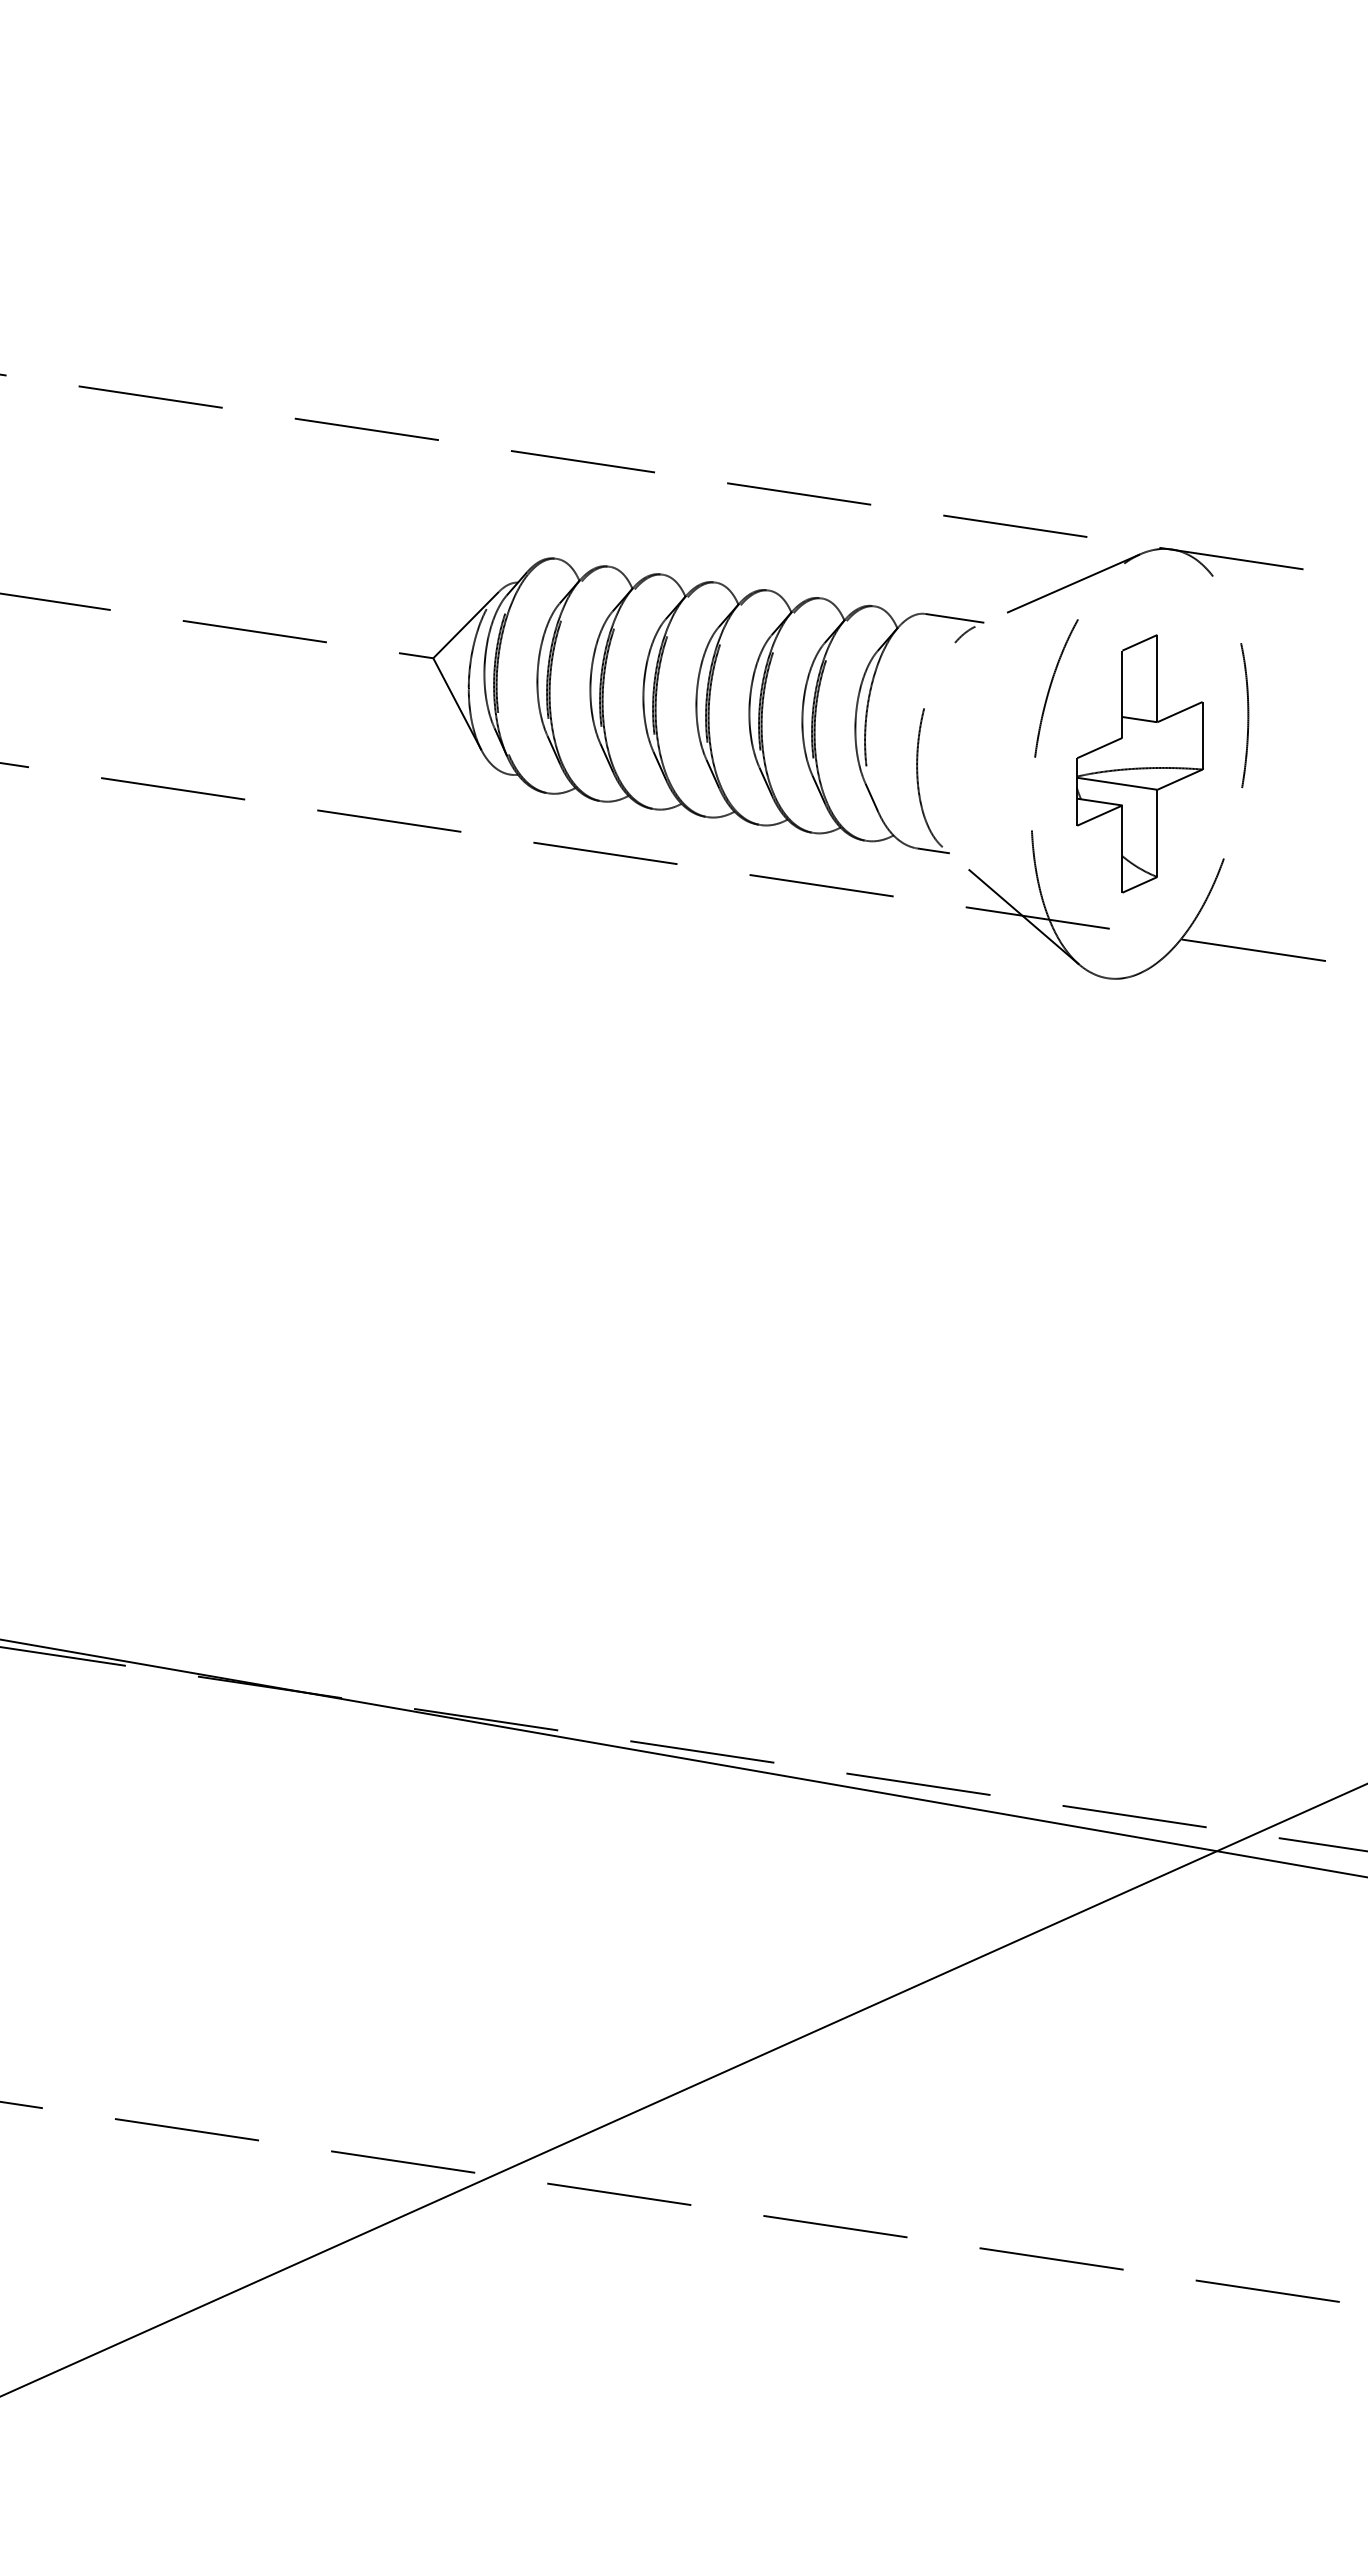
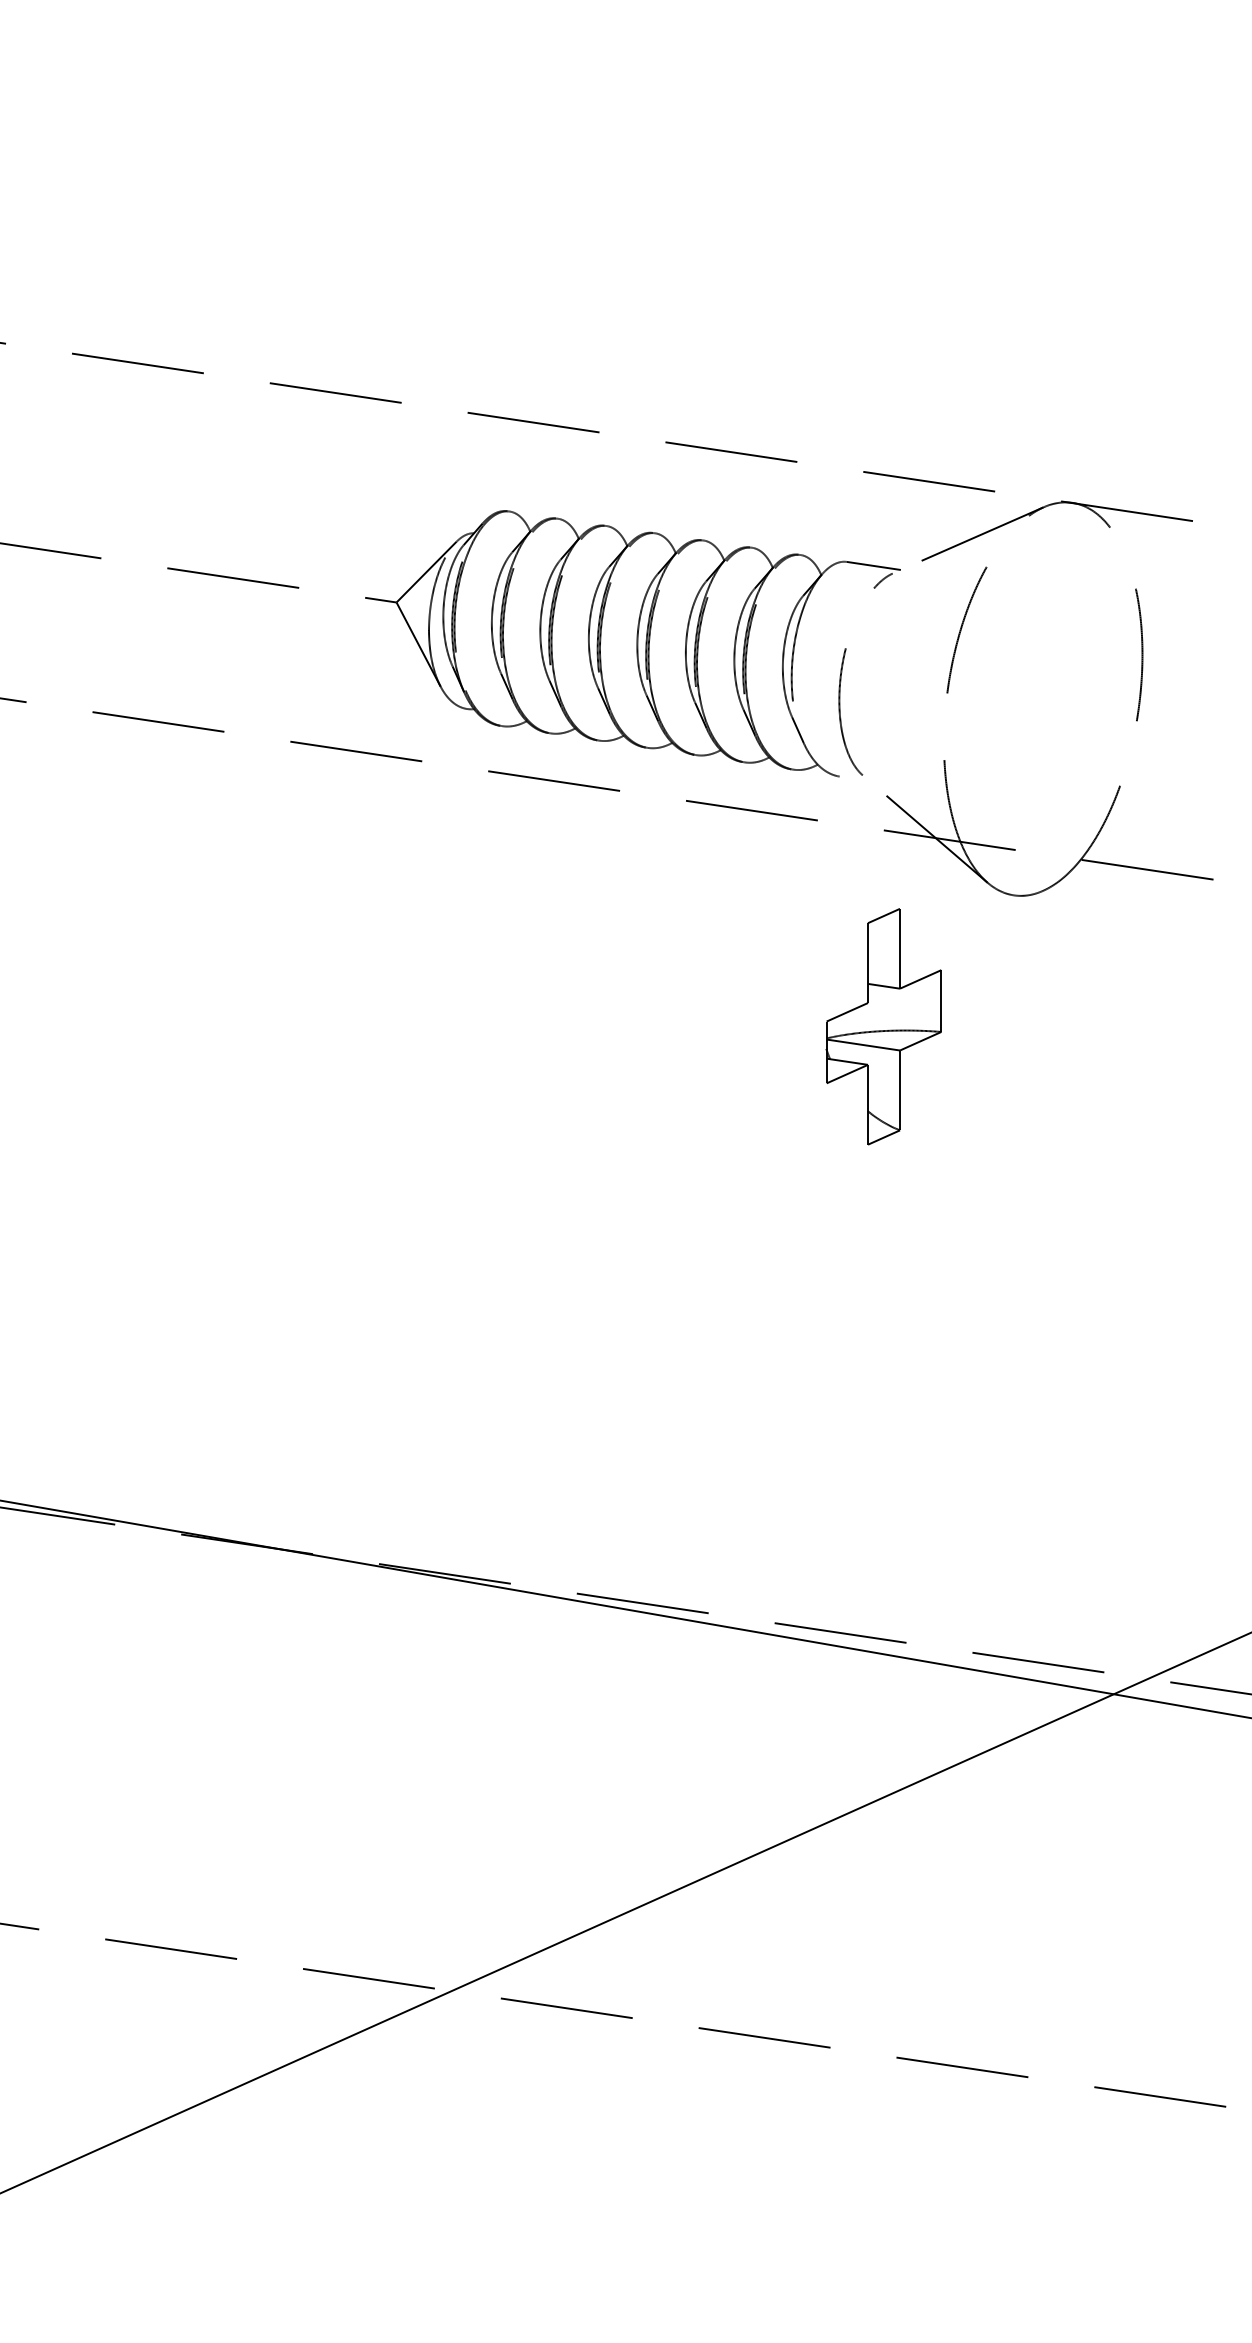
part: (1139, 763) -> (883, 1026), moved
line: (933, 850) -> (854, 778), removed

